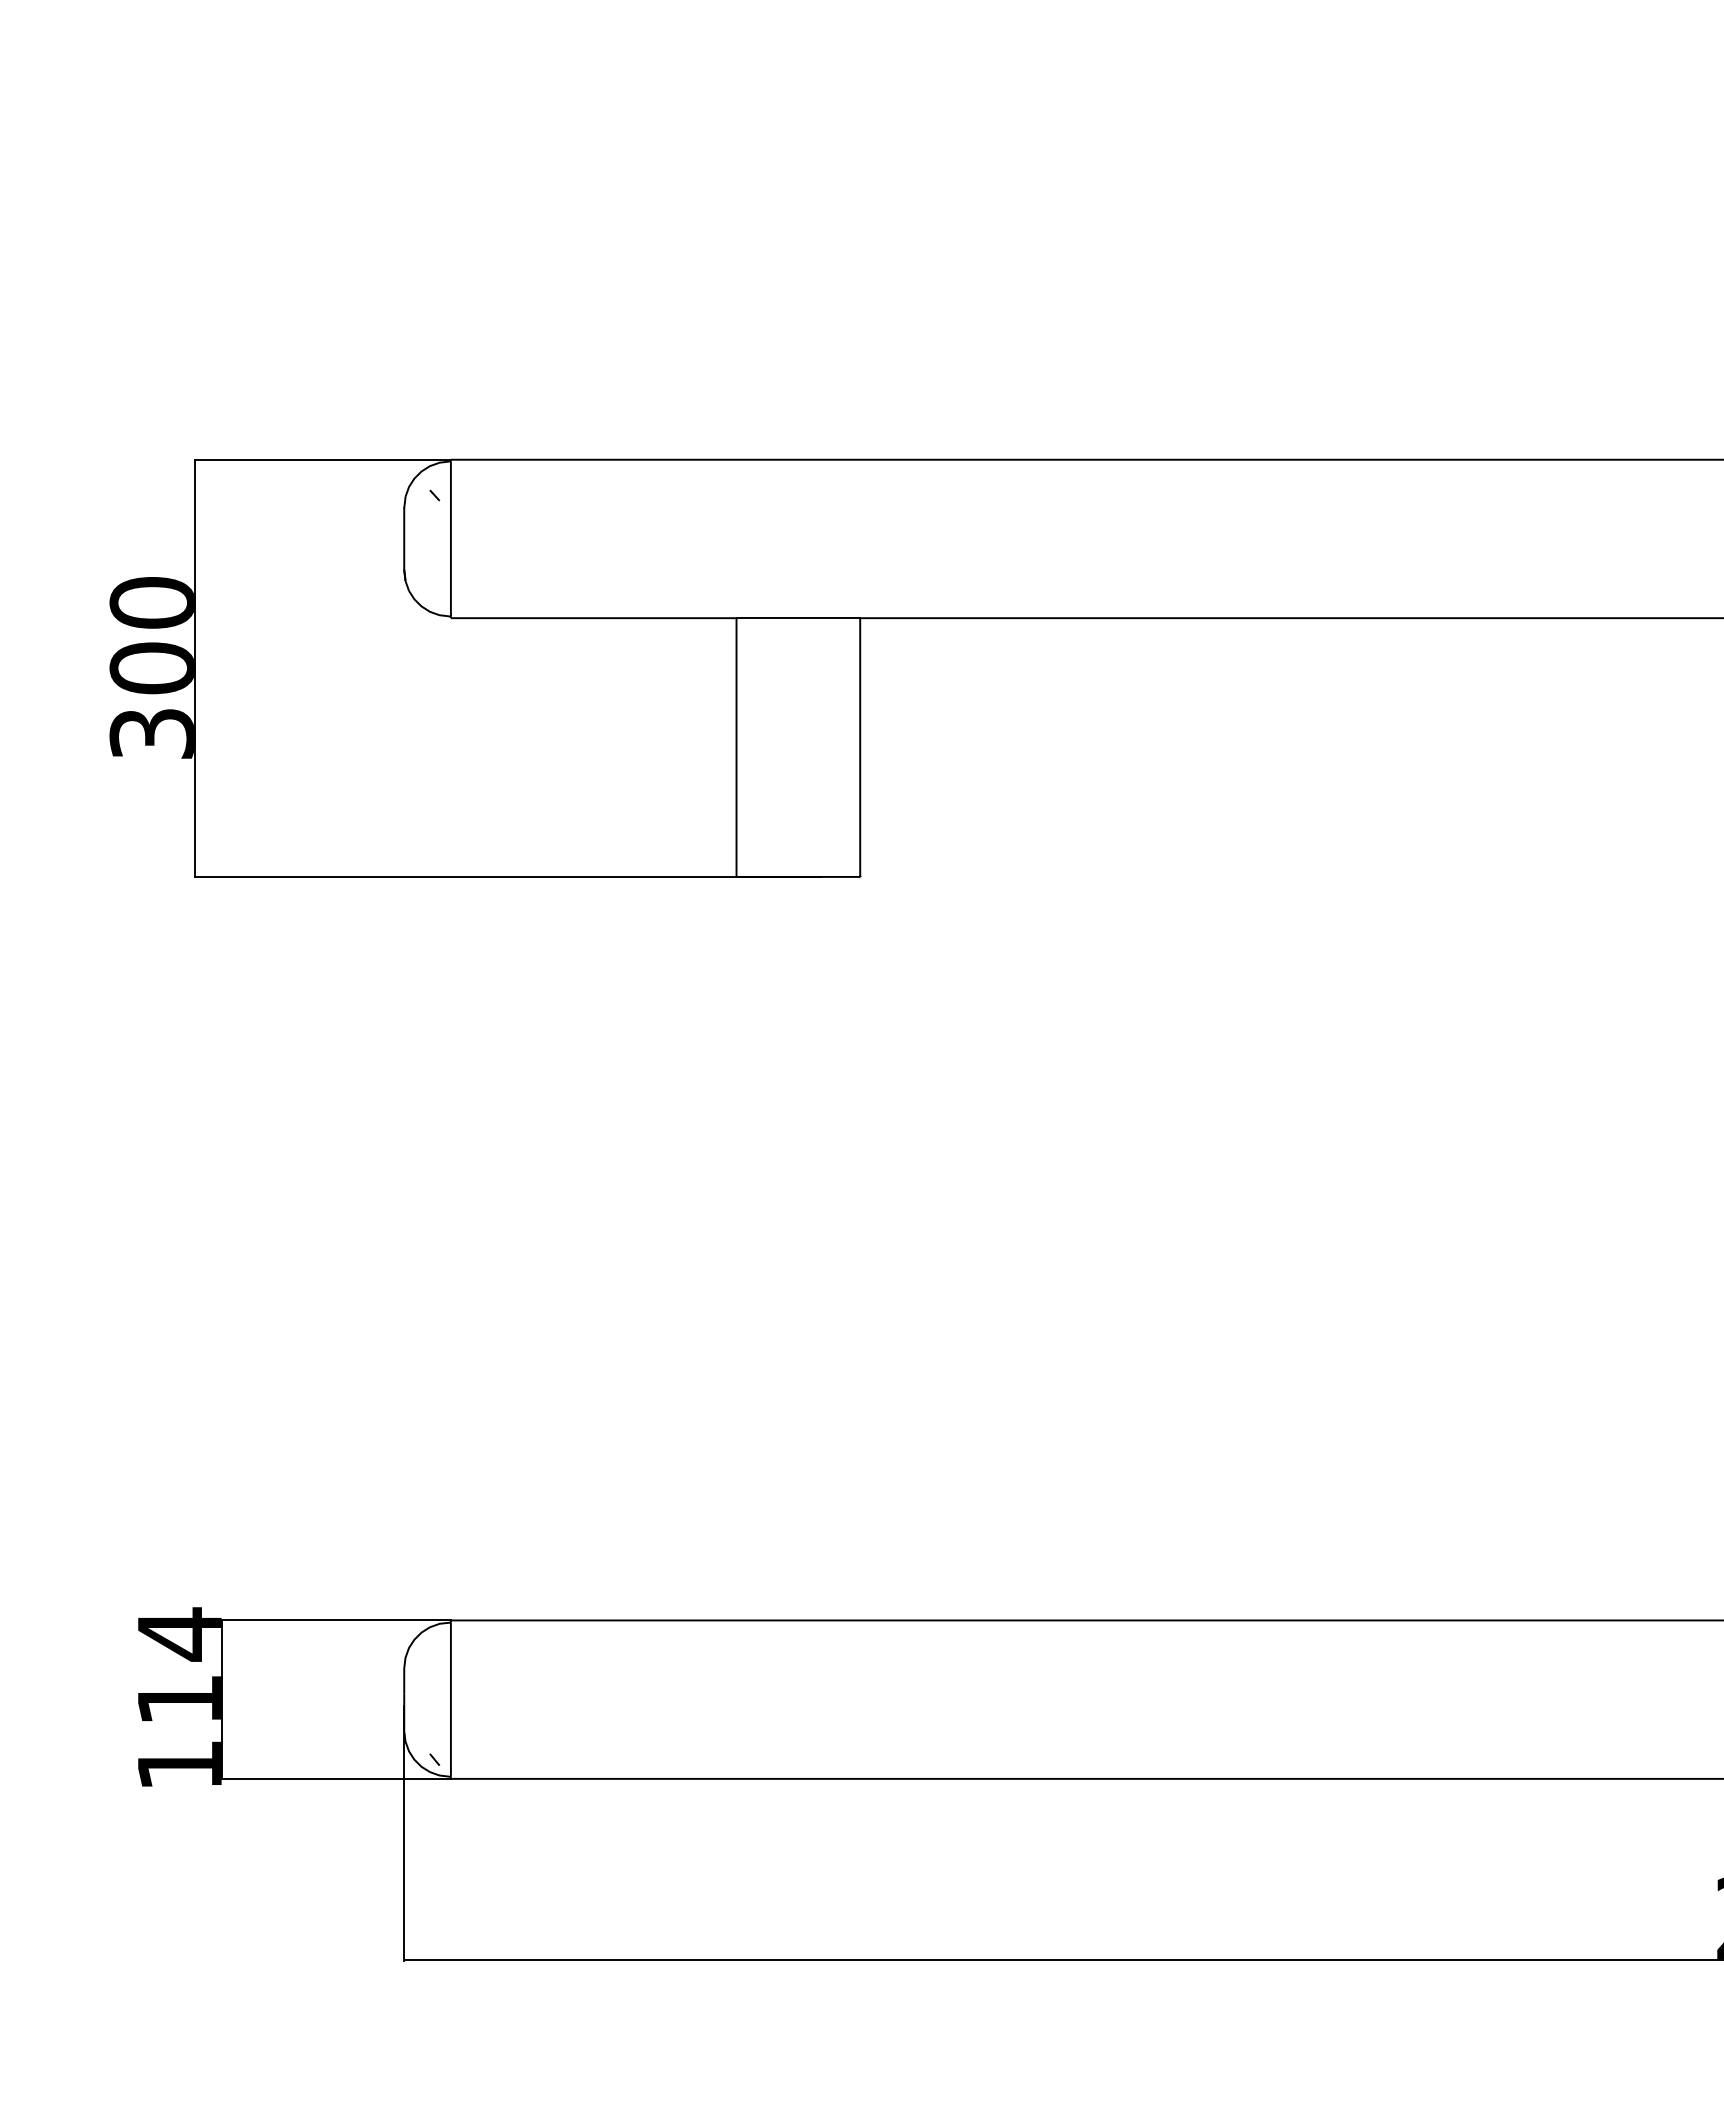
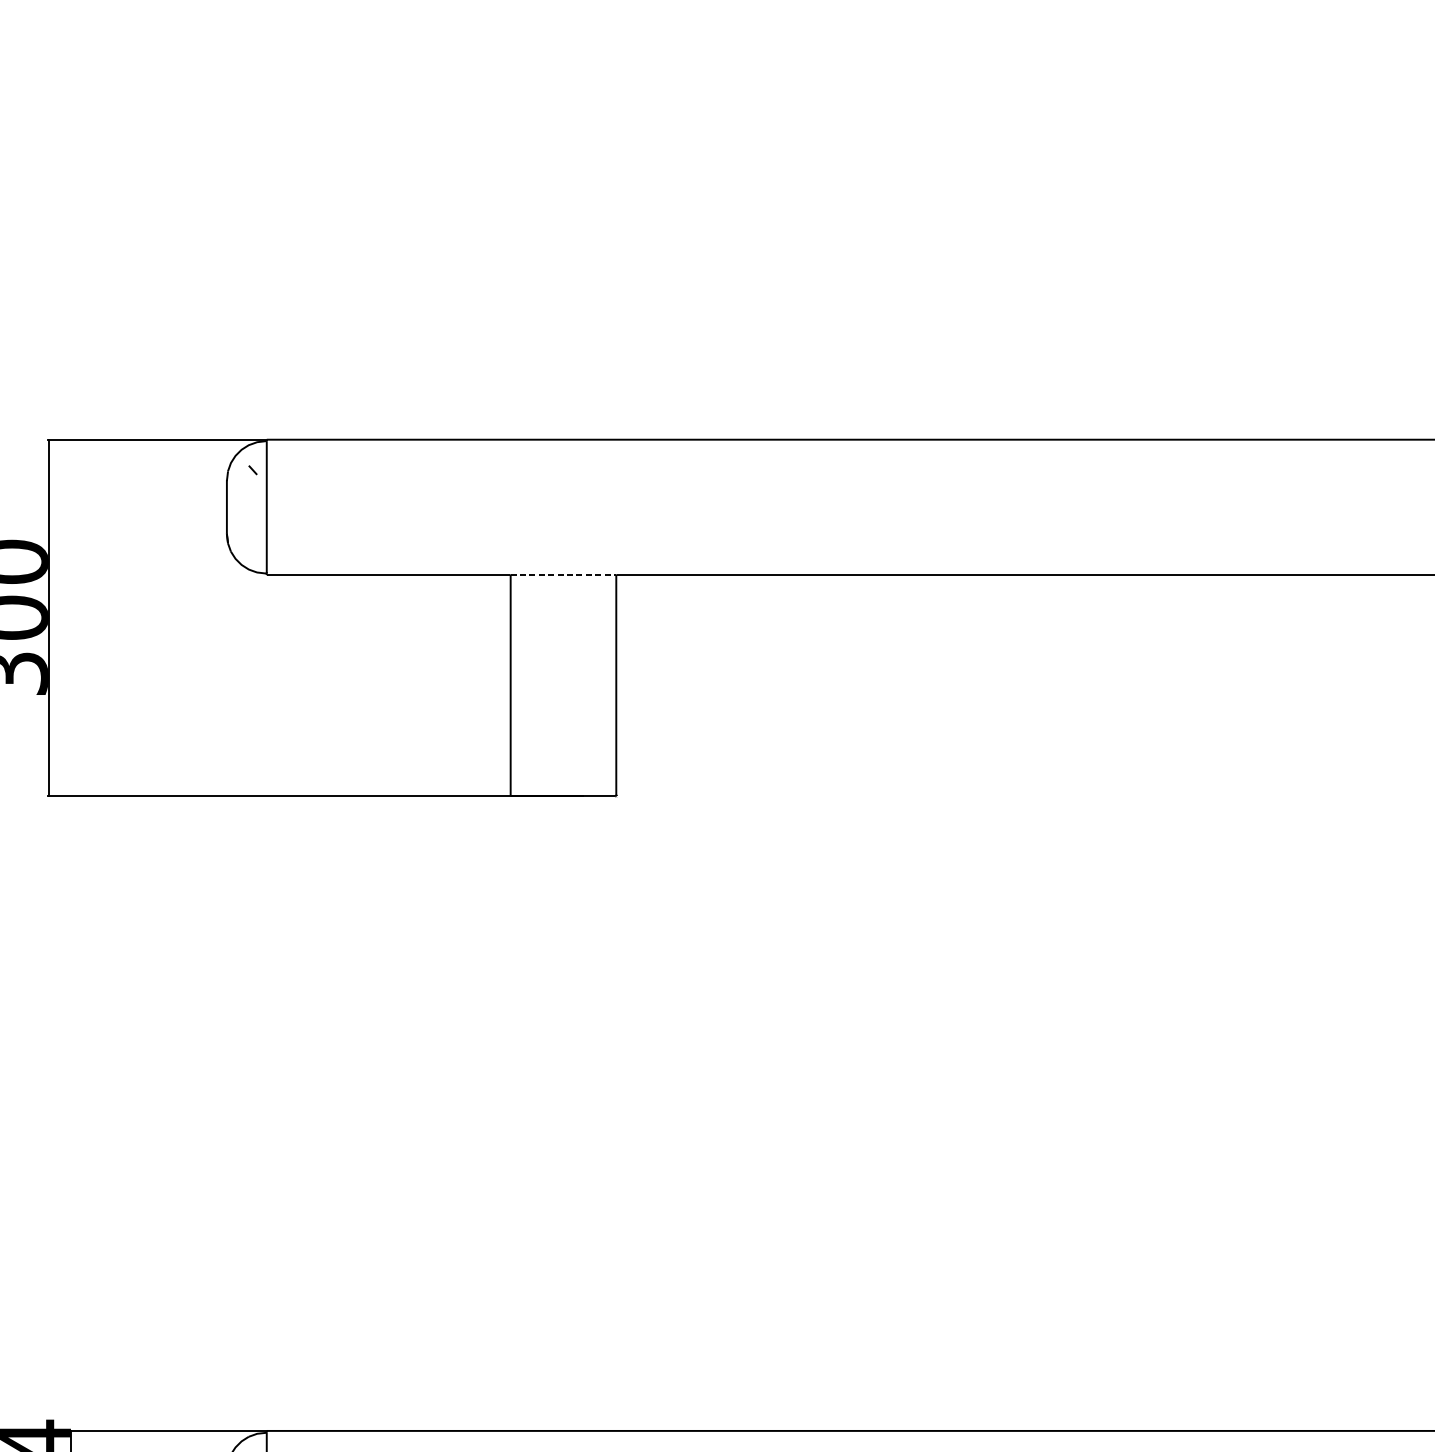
line: (798, 618) -> (563, 575), solid -> dashed

